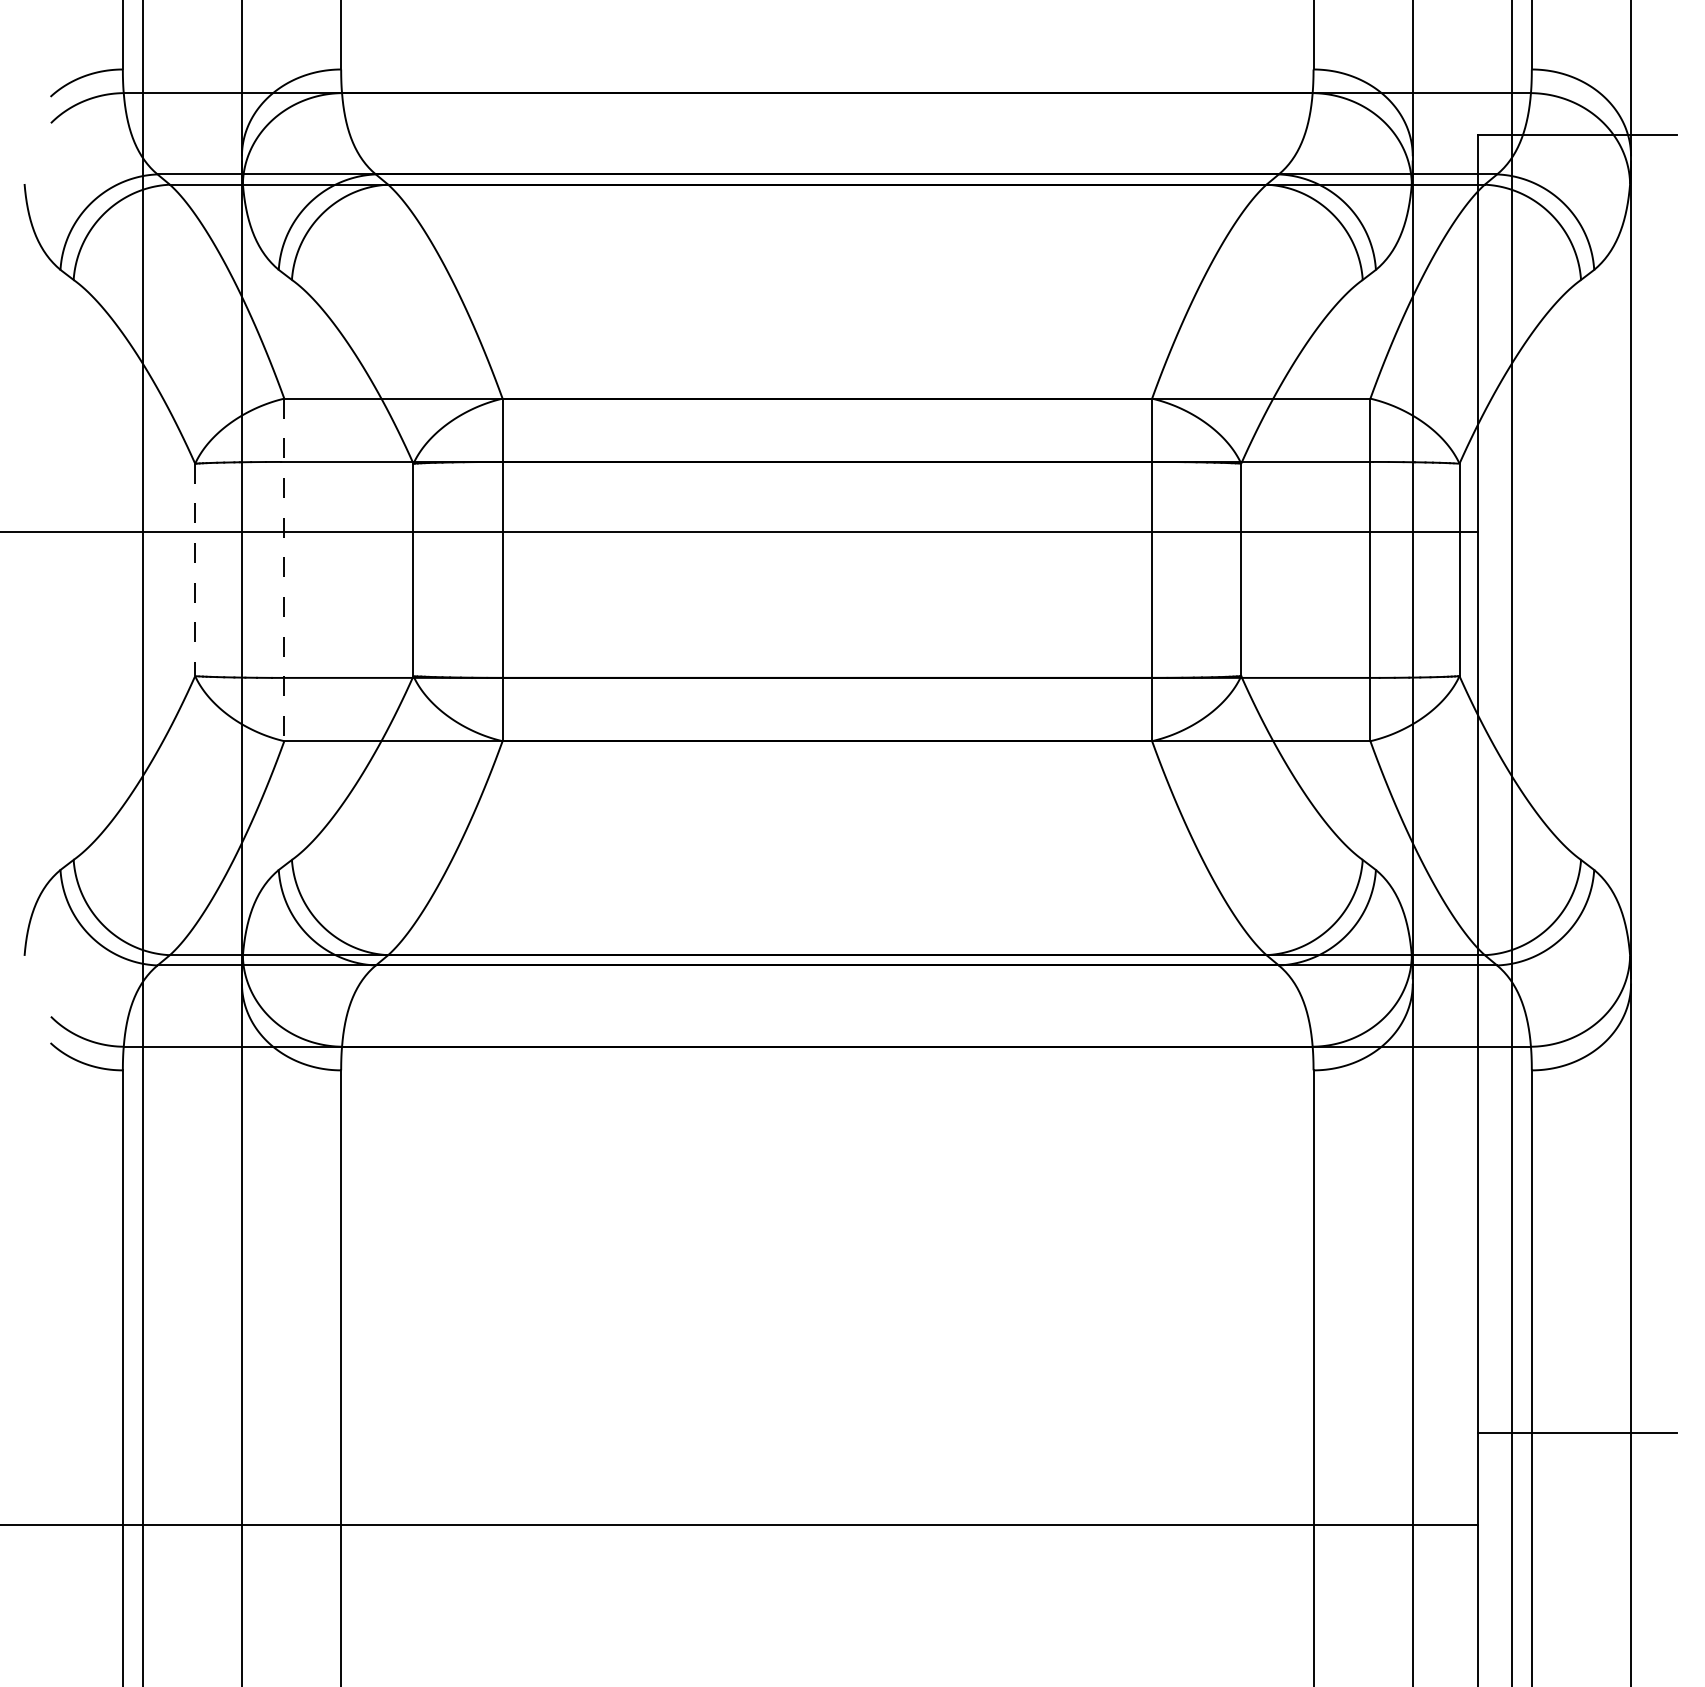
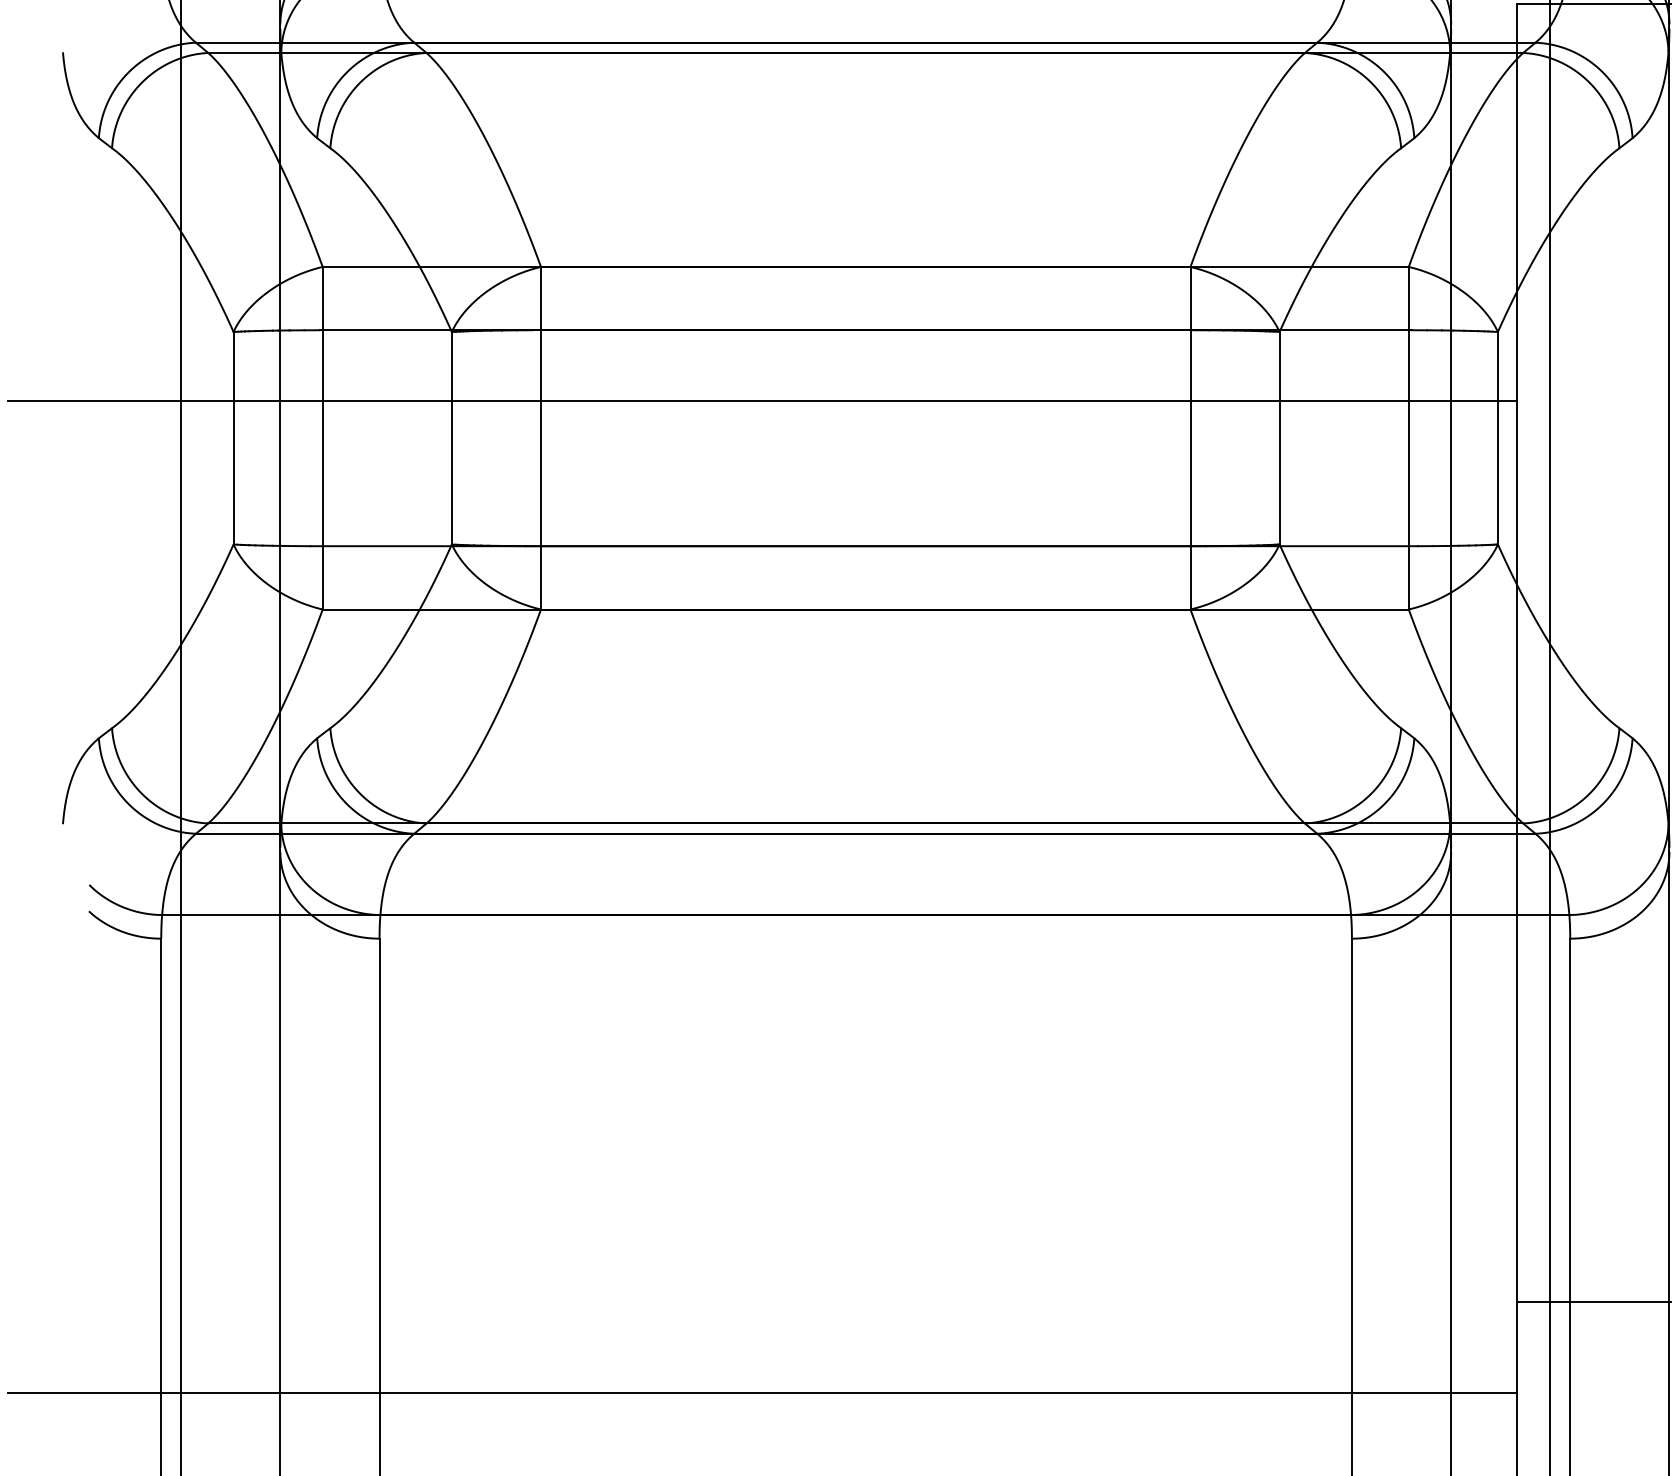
line: (195, 570) -> (233, 438), dashed -> solid
line: (284, 570) -> (322, 438), dashed -> solid

